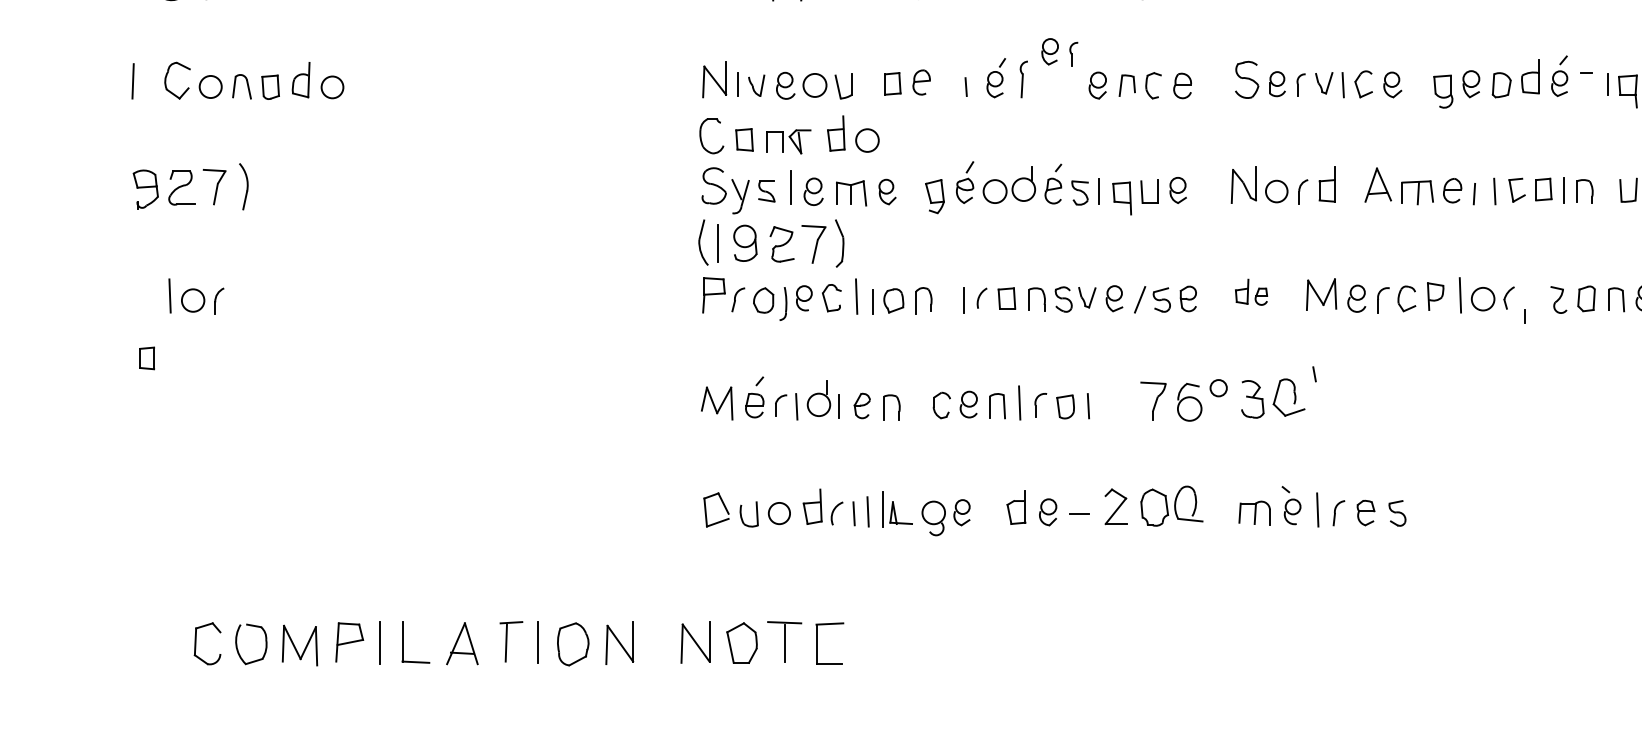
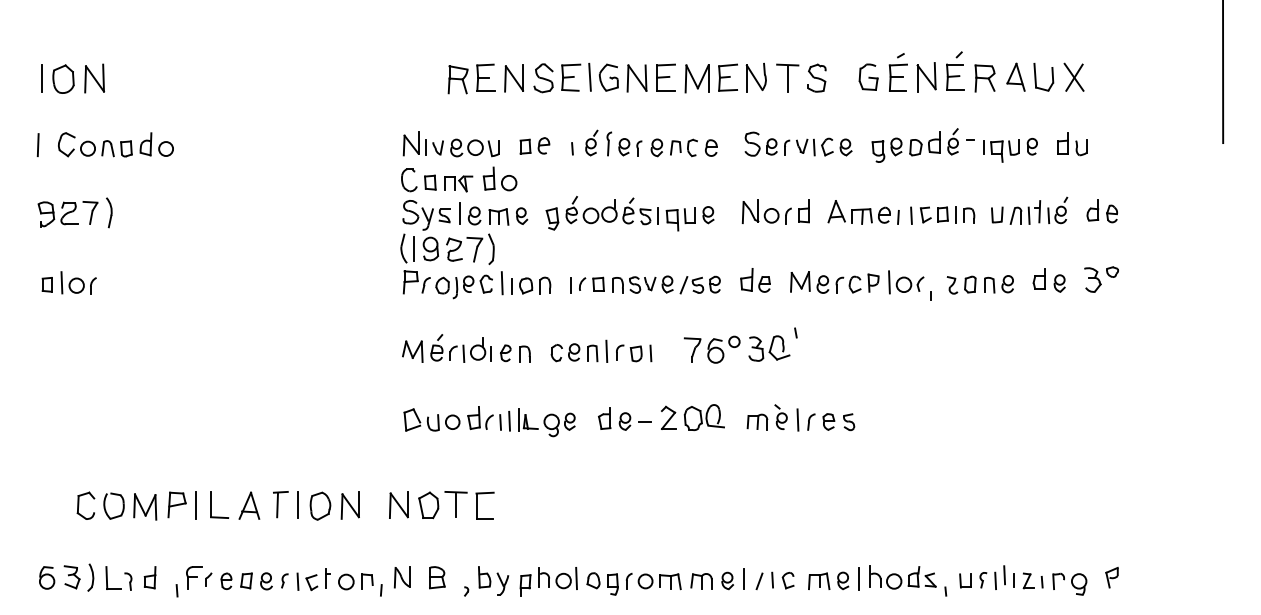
part: (1059, 52) -> (630, 147), moved
part: (1251, 292) -> (755, 280), size x1.43
part: (146, 357) -> (46, 284), moved

